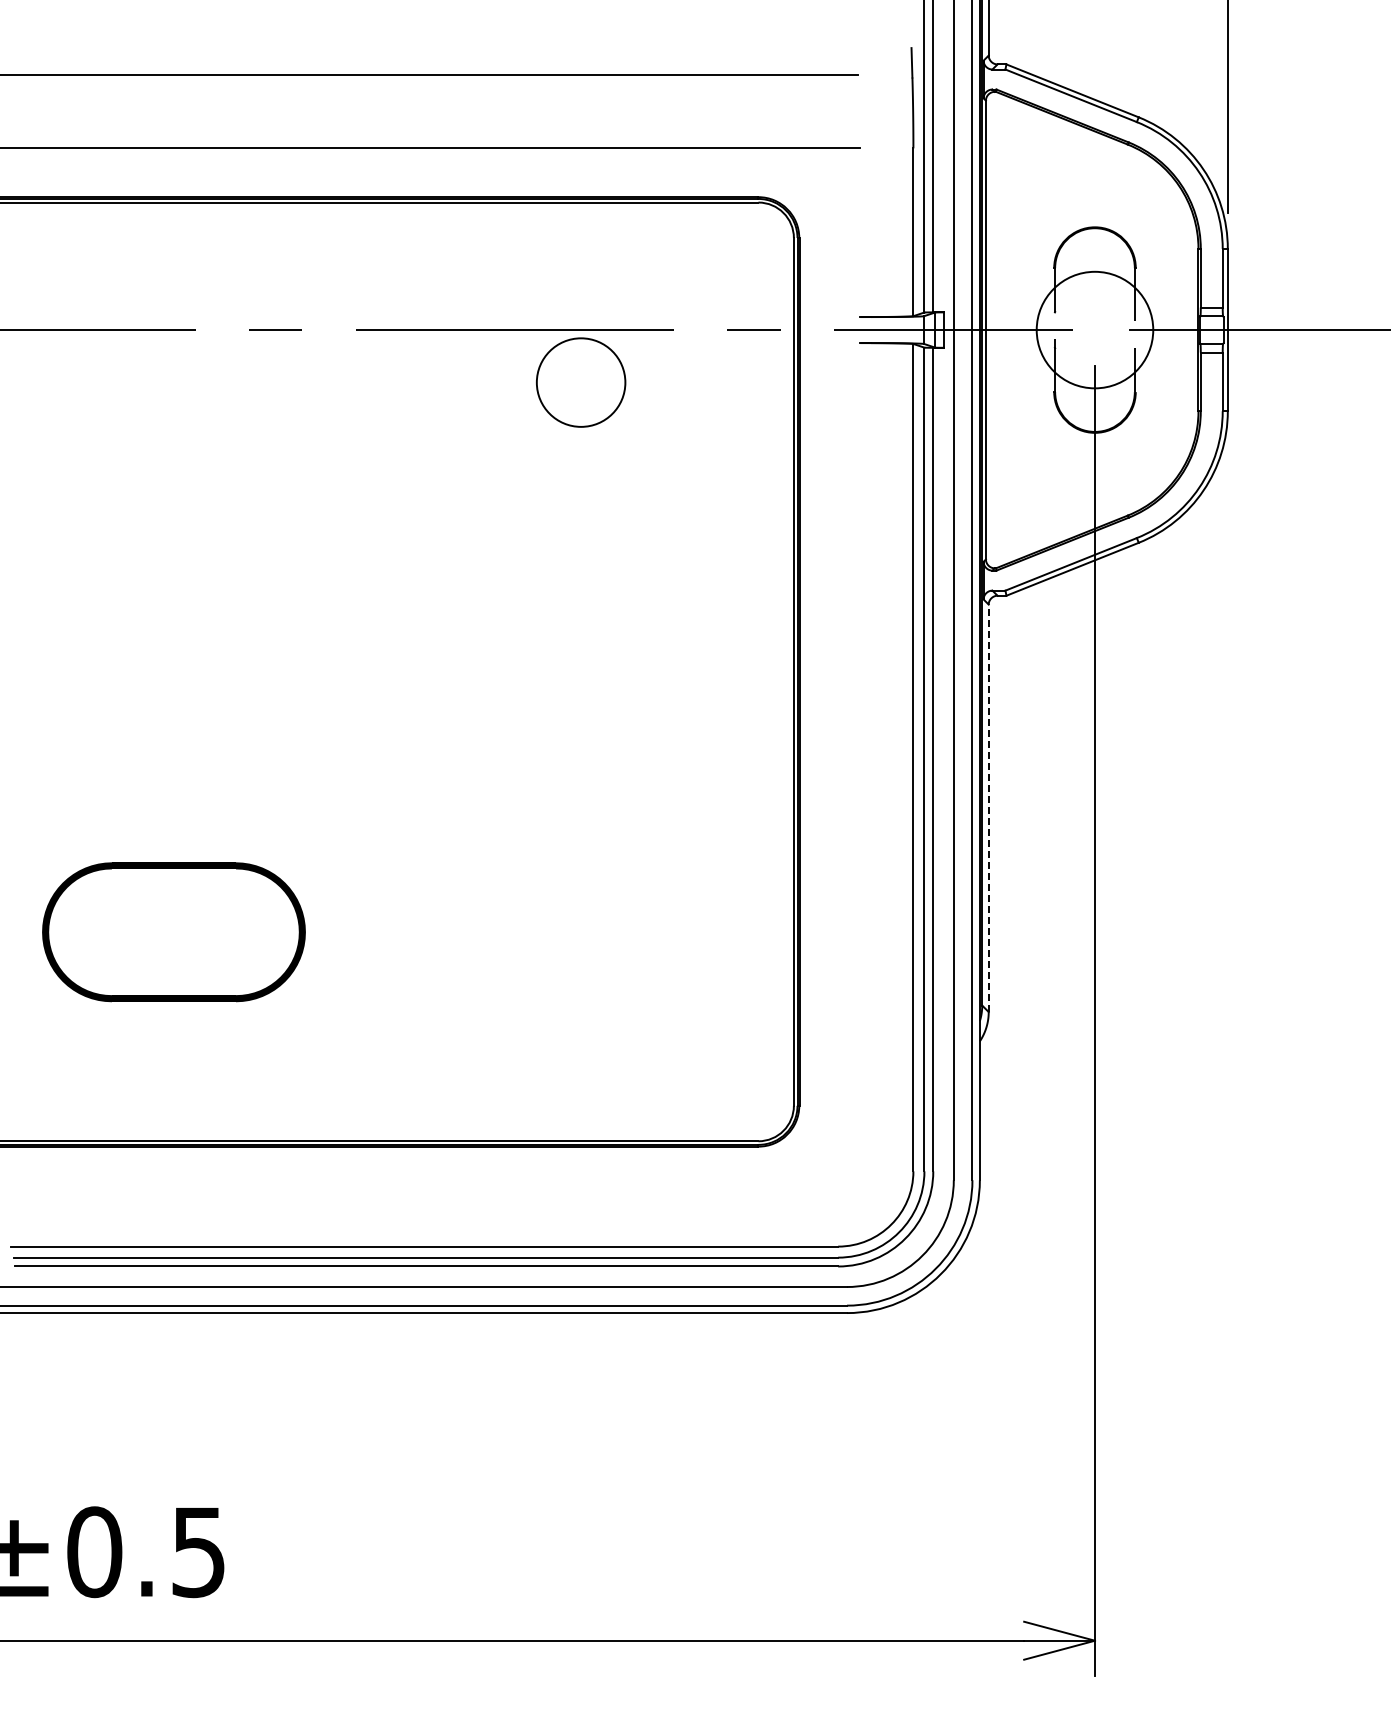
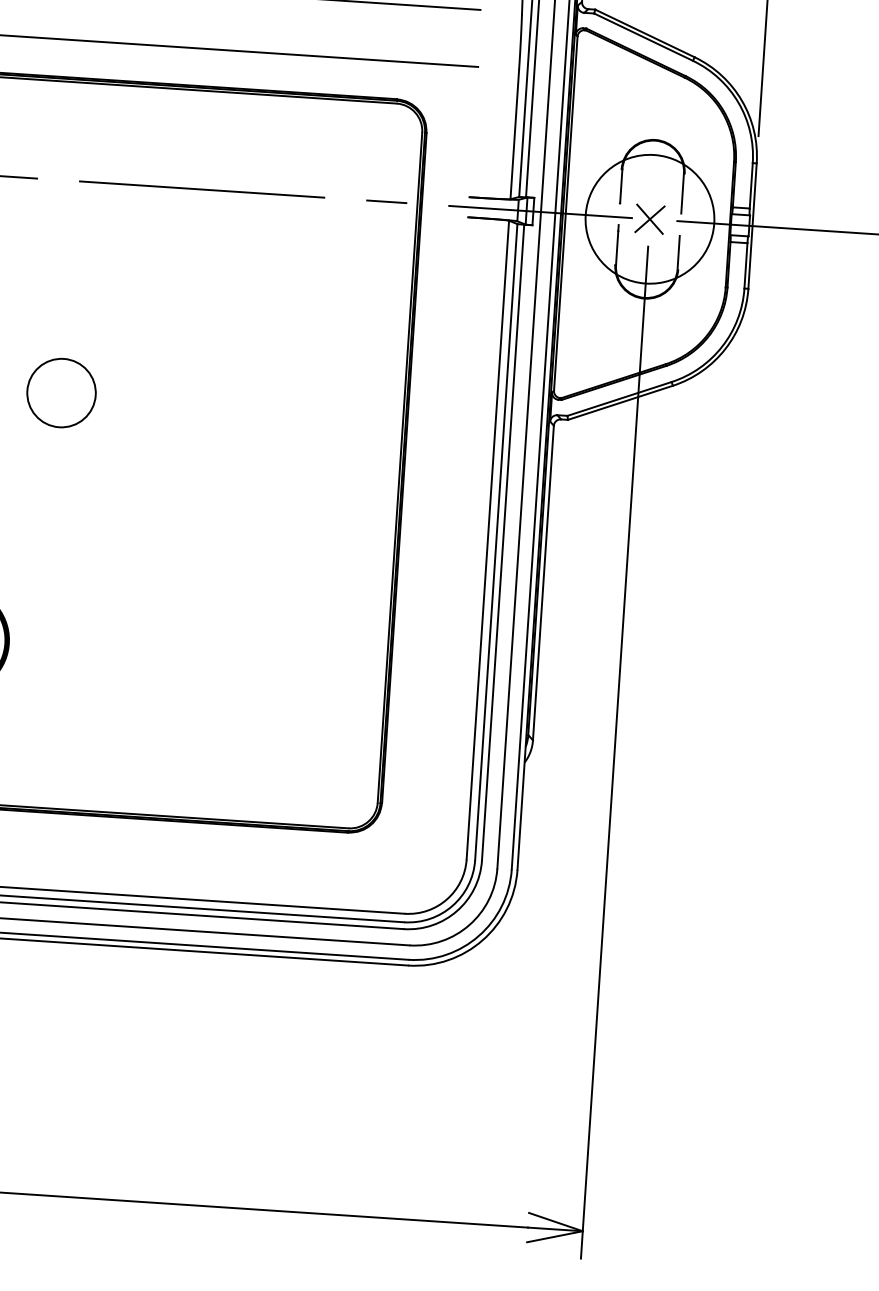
circle: (1094, 329) -> (649, 218), size x1.43
part: (1094, 329) -> (649, 218), added
circle: (581, 382) -> (61, 393), moved
line: (988, 808) -> (543, 583), dashed -> solid

